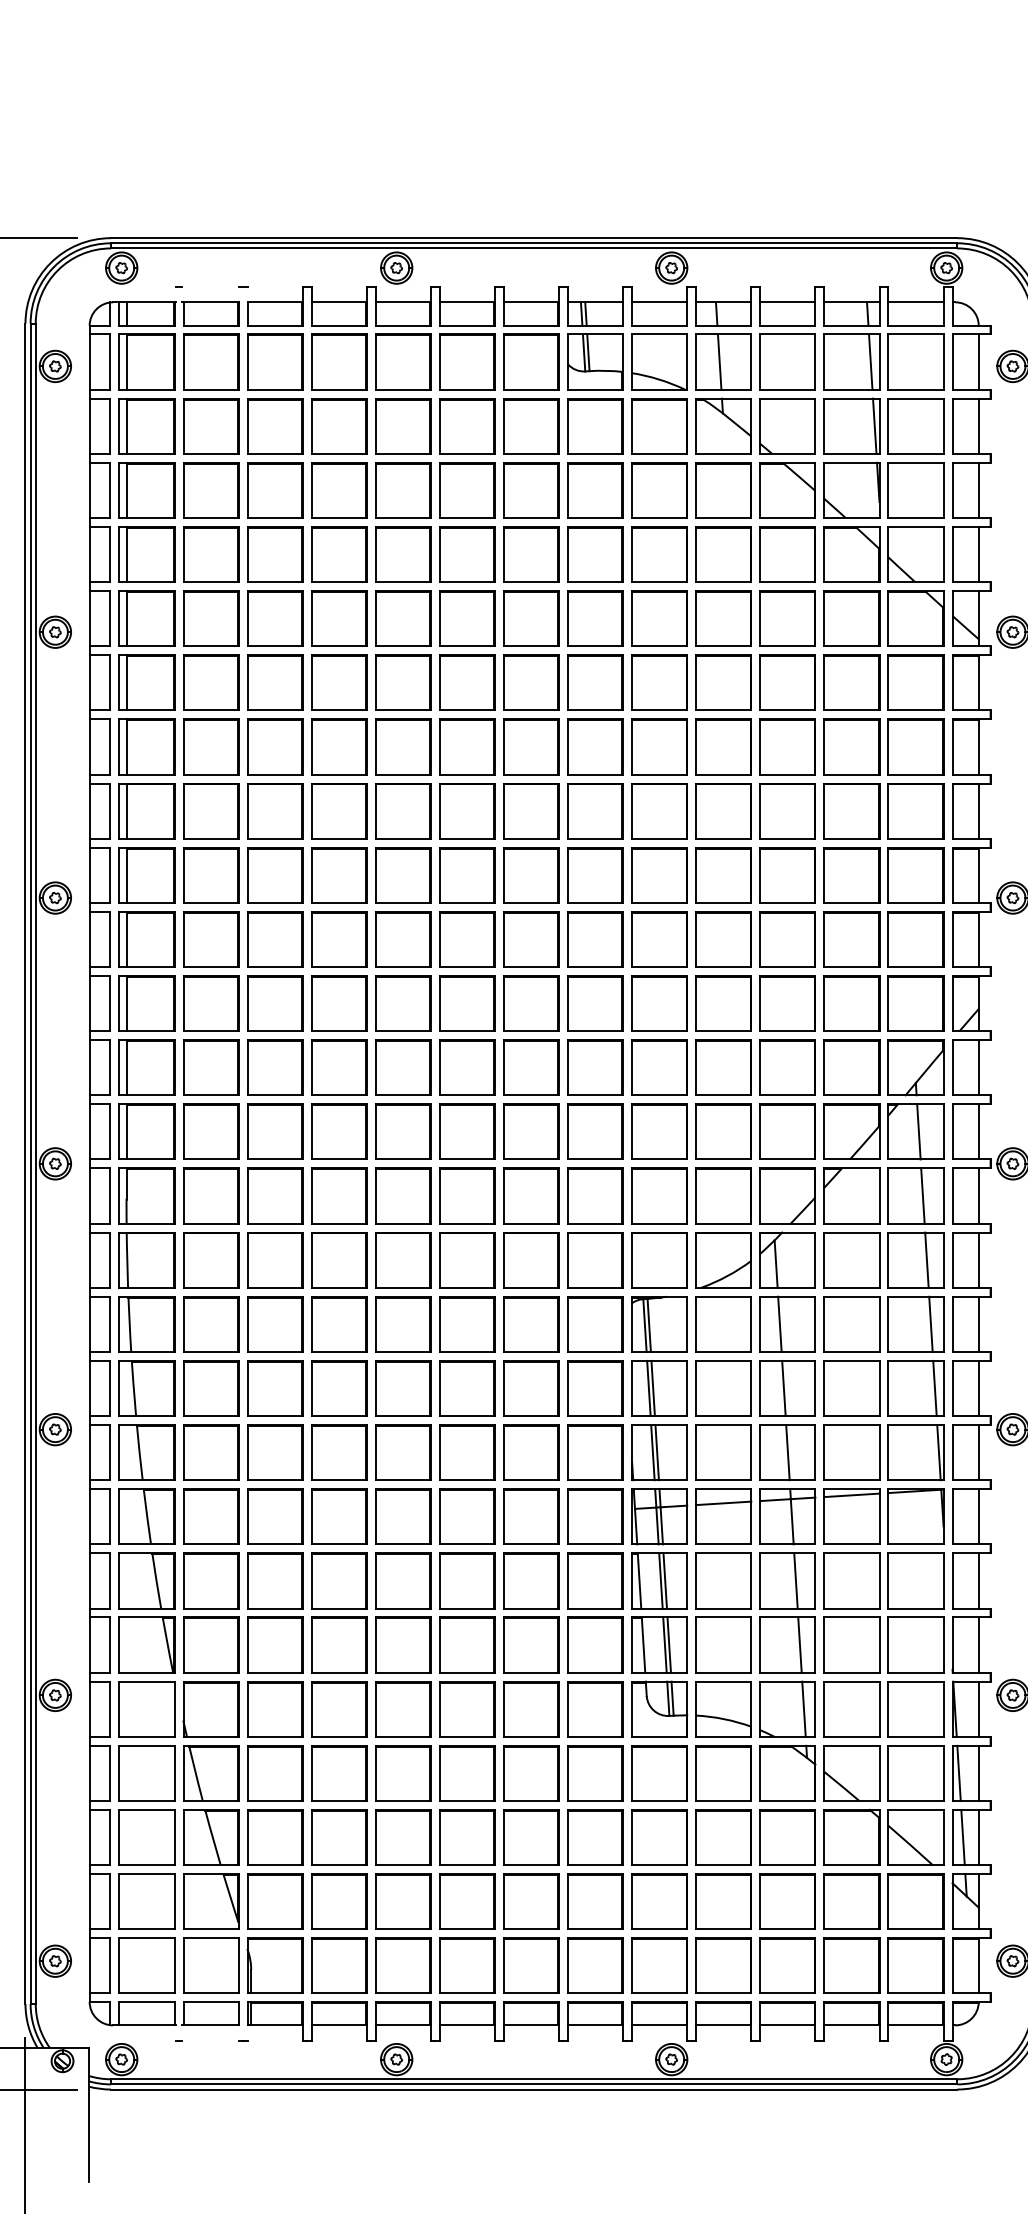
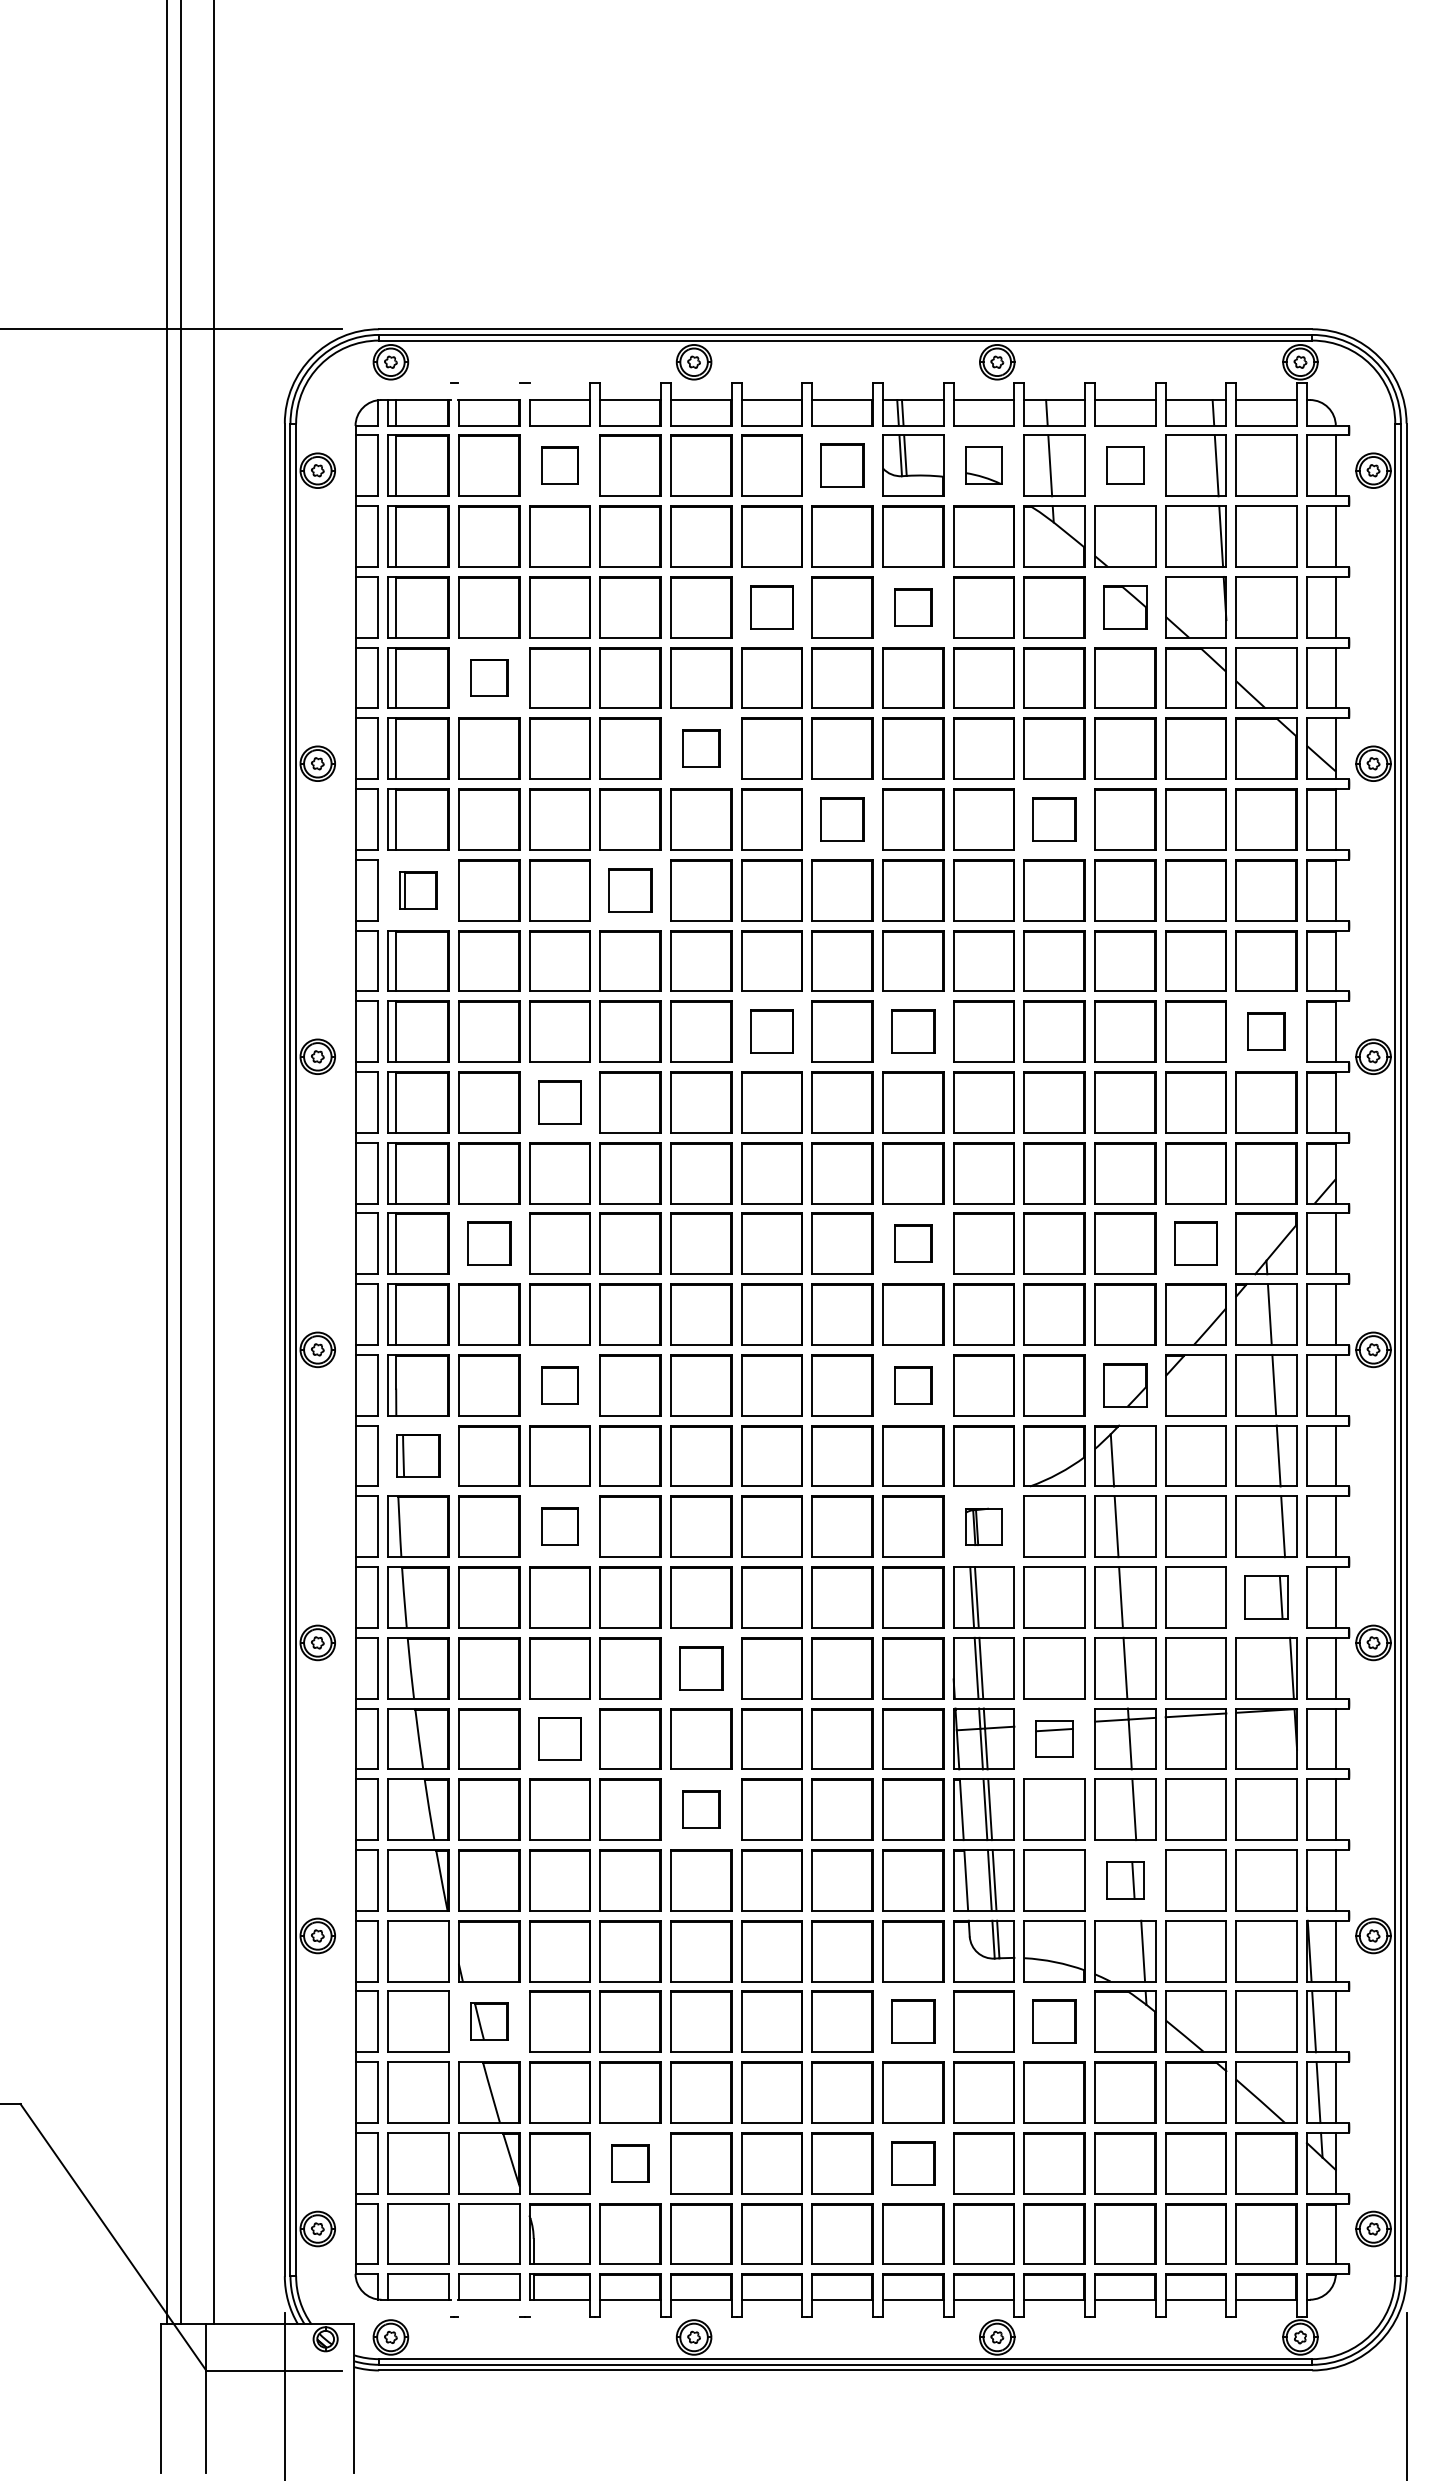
part: (274, 361) -> (559, 465), size x0.6
part: (531, 361) -> (842, 465), size x0.7
part: (659, 361) -> (983, 465), size x0.6
part: (787, 361) -> (1125, 465), size x0.6
part: (466, 490) -> (771, 607), size x0.7
part: (595, 490) -> (913, 607), size x0.6
part: (787, 490) -> (1125, 607), size x0.7
part: (211, 554) -> (489, 677), size x0.6
part: (403, 618) -> (701, 748), size x0.6
part: (531, 682) -> (842, 819), size x0.7
part: (723, 682) -> (1054, 819), size x0.7
part: (146, 747) -> (418, 890), size x0.6
part: (339, 747) -> (630, 890), size x0.7
part: (466, 875) -> (771, 1031), size x0.7
part: (595, 875) -> (913, 1031), size x0.7
part: (915, 875) -> (1266, 1031), size x0.6
part: (274, 939) -> (559, 1102), size x0.7
part: (211, 1067) -> (489, 1243), size x0.7
part: (595, 1067) -> (913, 1243), size x0.6
part: (851, 1067) -> (1195, 1243), size x0.7
part: (274, 1196) -> (559, 1385), size x0.6
part: (595, 1196) -> (913, 1385), size x0.6
part: (787, 1196) -> (1125, 1385), size x0.7
part: (146, 1259) -> (418, 1455), size x0.7
part: (274, 1324) -> (559, 1526), size x0.6
part: (659, 1324) -> (983, 1526), size x0.6
part: (915, 1388) -> (1266, 1597), size x0.7
part: (403, 1452) -> (701, 1668), size x0.7
part: (274, 1516) -> (559, 1738), size x0.7
part: (723, 1516) -> (1054, 1738), size x0.6
part: (403, 1580) -> (701, 1809), size x0.6
part: (787, 1645) -> (1125, 1880), size x0.6
part: (211, 1773) -> (489, 2021), size x0.6
part: (595, 1773) -> (913, 2021), size x0.7
part: (723, 1773) -> (1054, 2021), size x0.7
part: (339, 1901) -> (630, 2163), size x0.6
part: (595, 1901) -> (913, 2163), size x0.7

